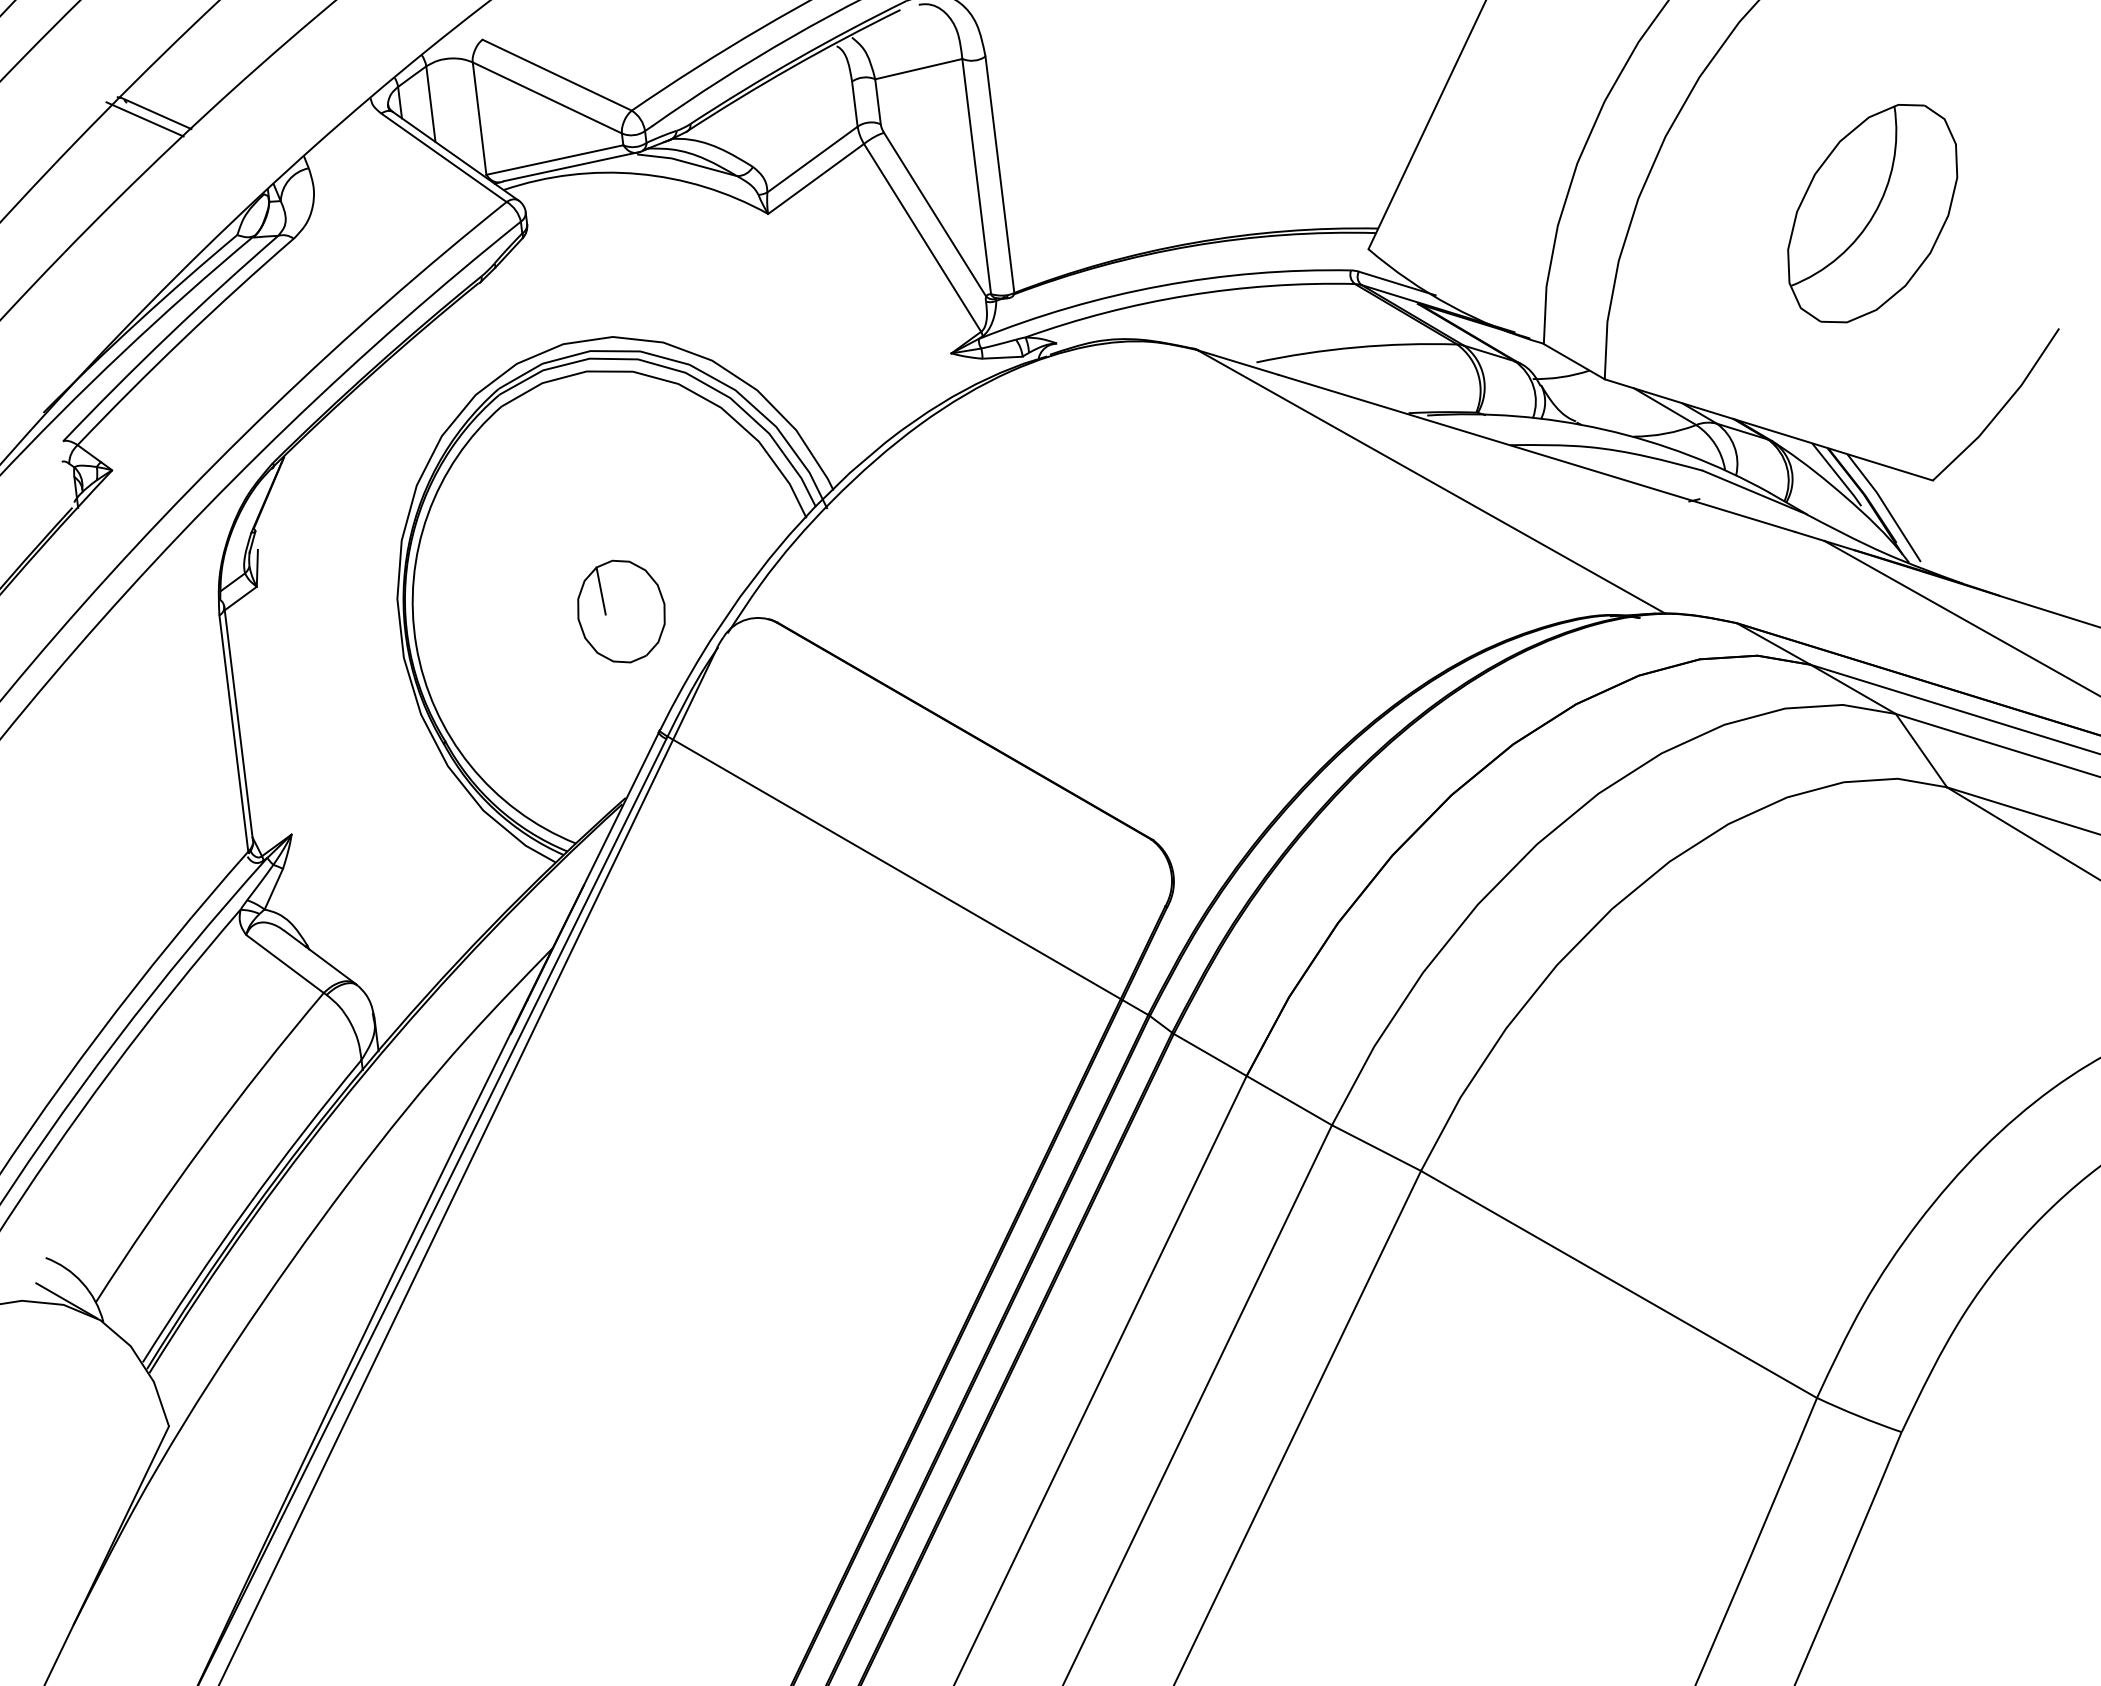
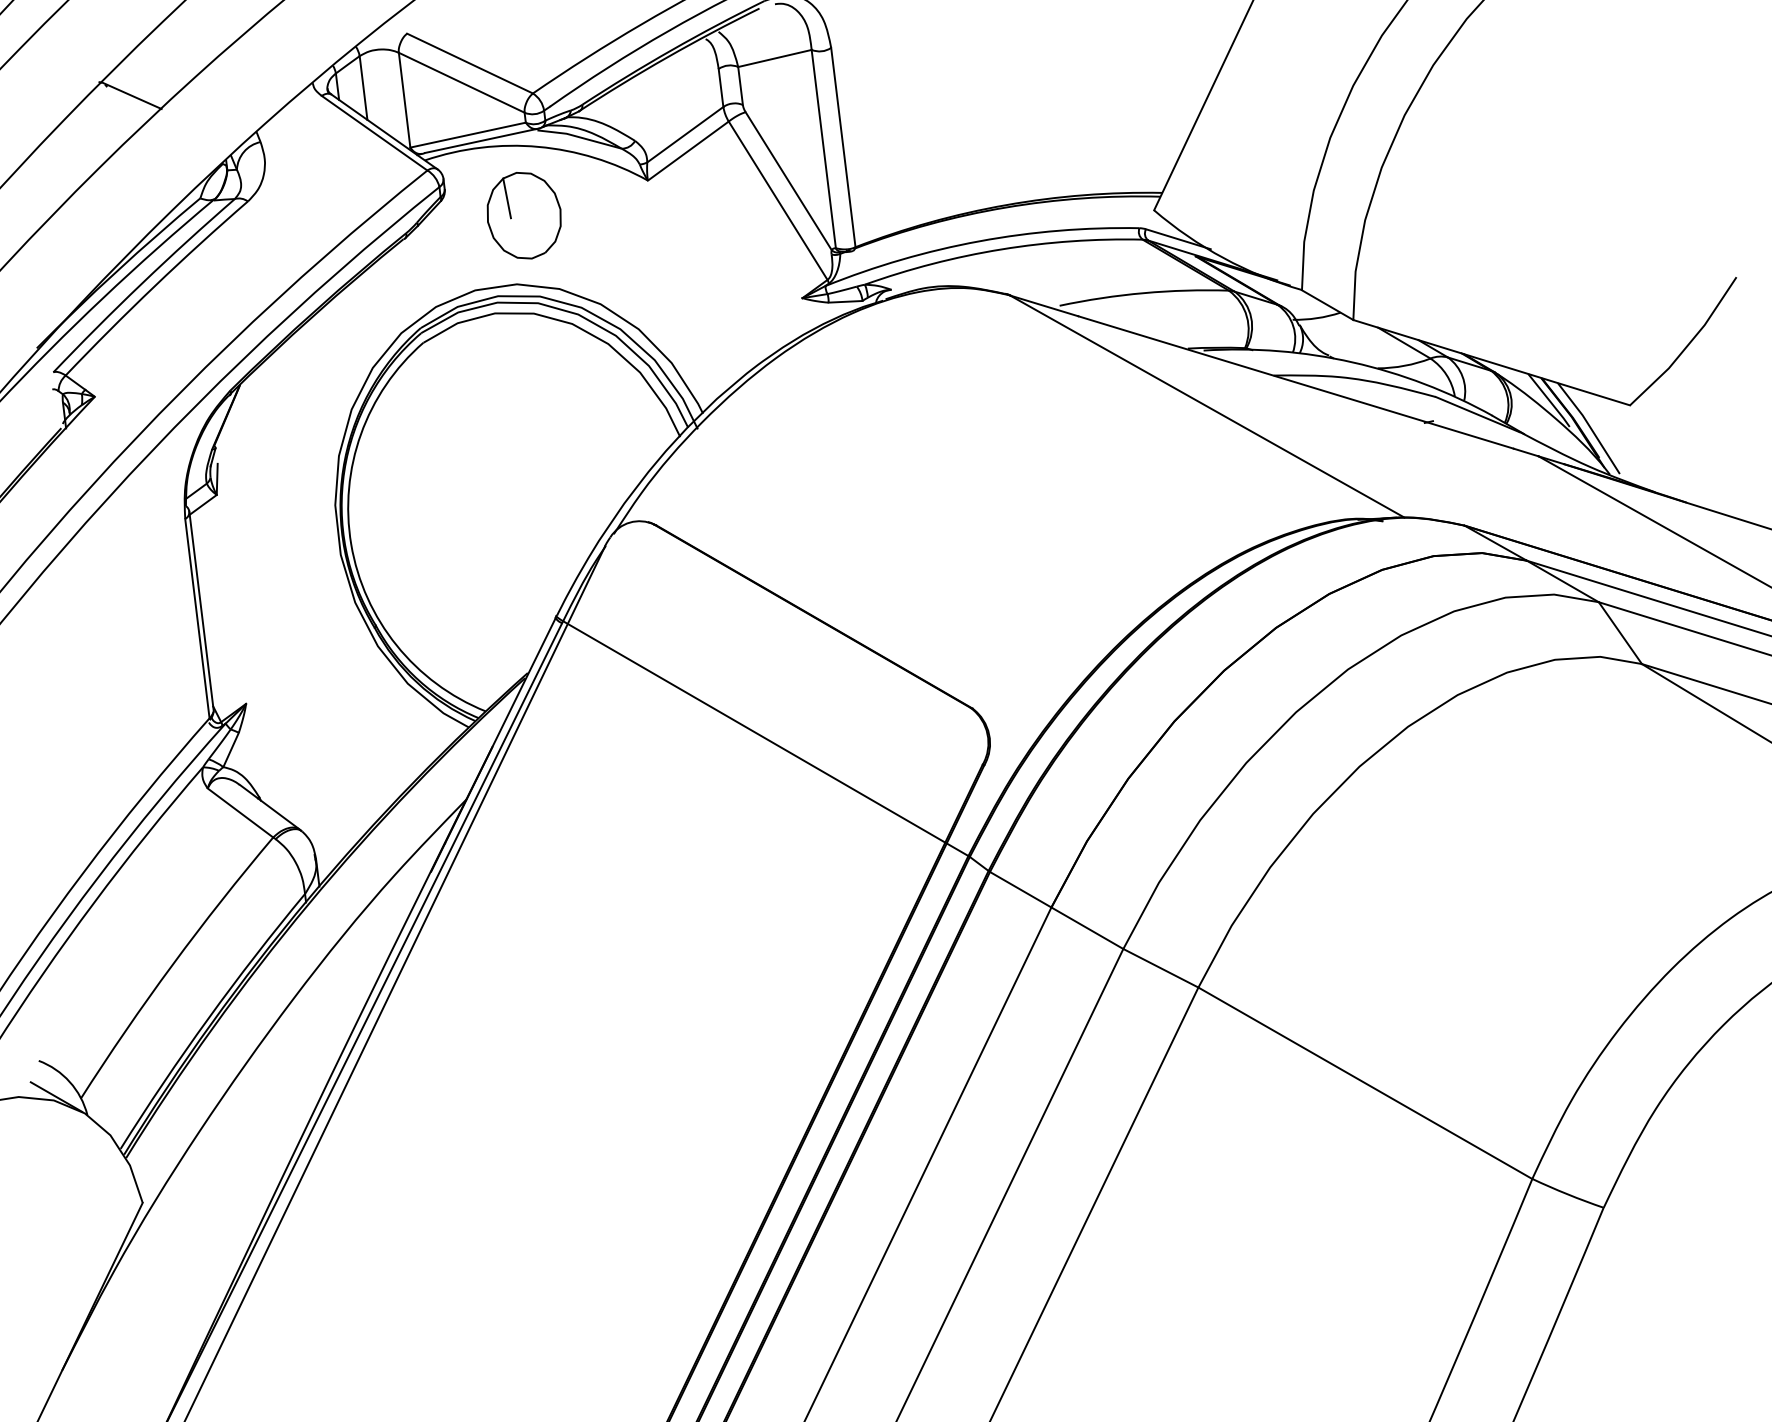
line: (144, 119) -> (122, 100), removed
part: (1872, 213) -> (1579, 180), removed
part: (621, 611) -> (524, 215), moved

